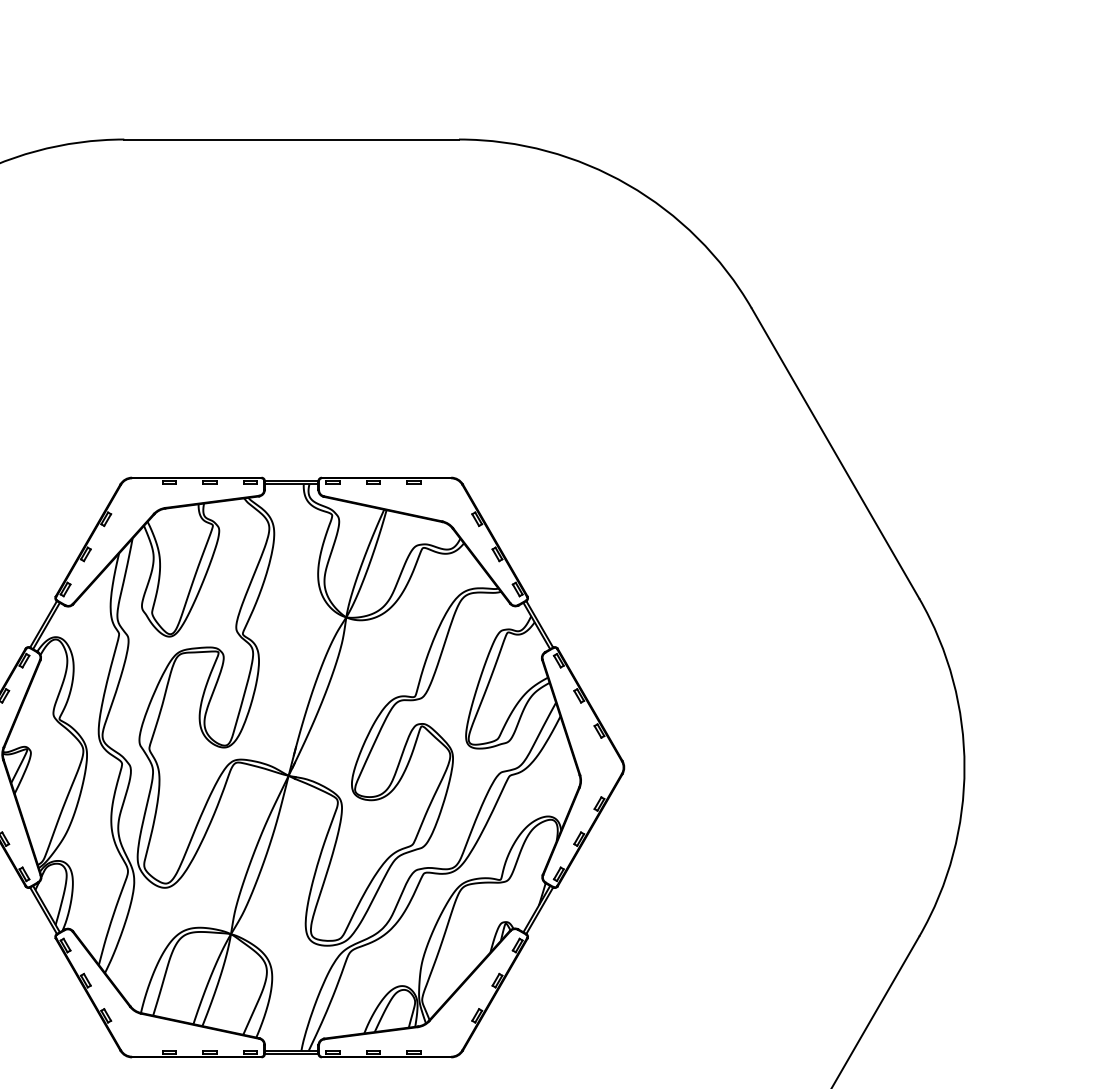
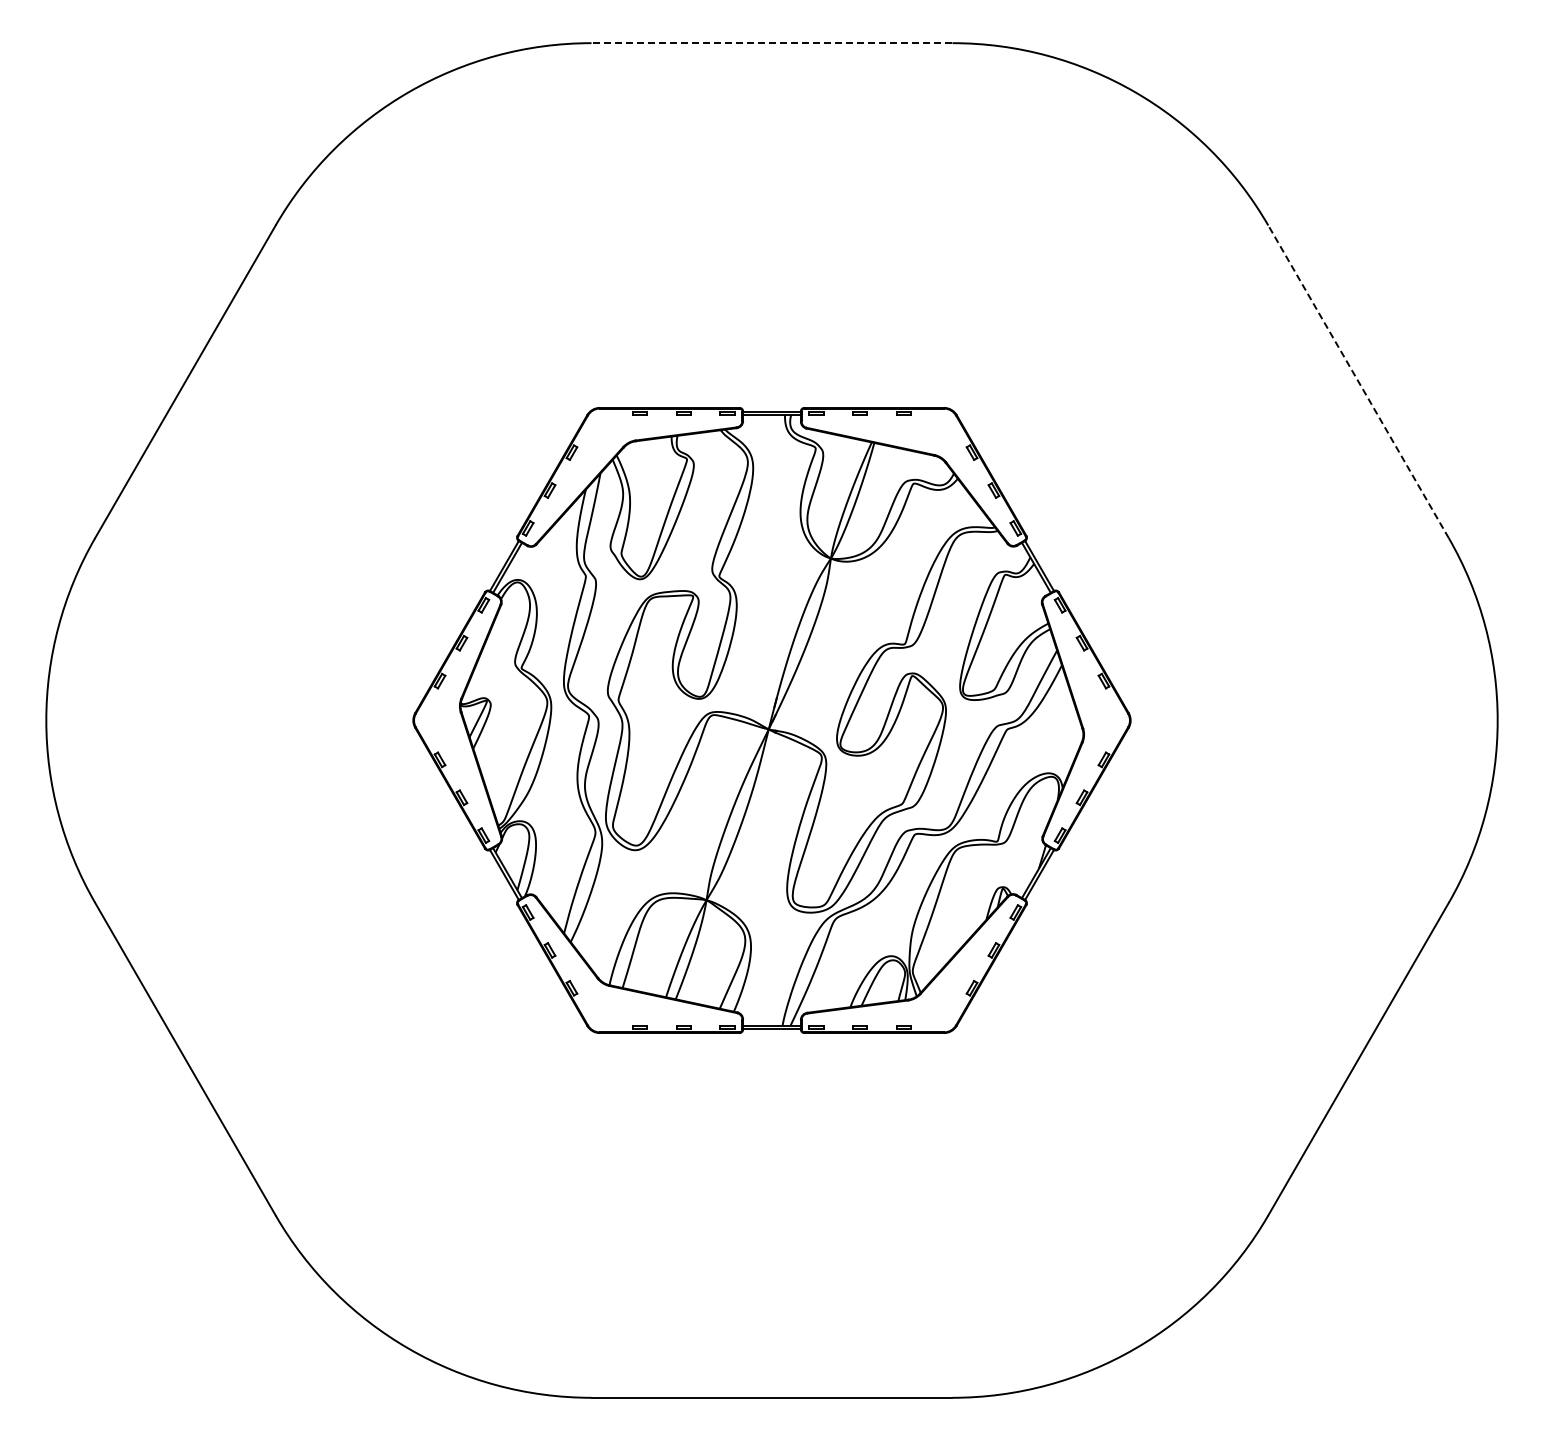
line: (291, 139) -> (771, 43), solid -> dashed
line: (835, 453) -> (1358, 381), solid -> dashed

